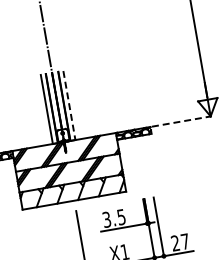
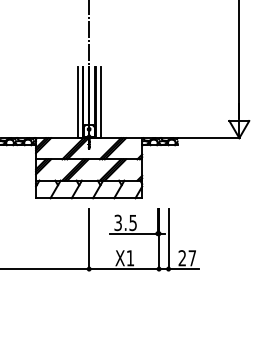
line: (69, 106) -> (100, 103), dashed -> solid
line: (181, 121) -> (209, 138), dashed -> solid

